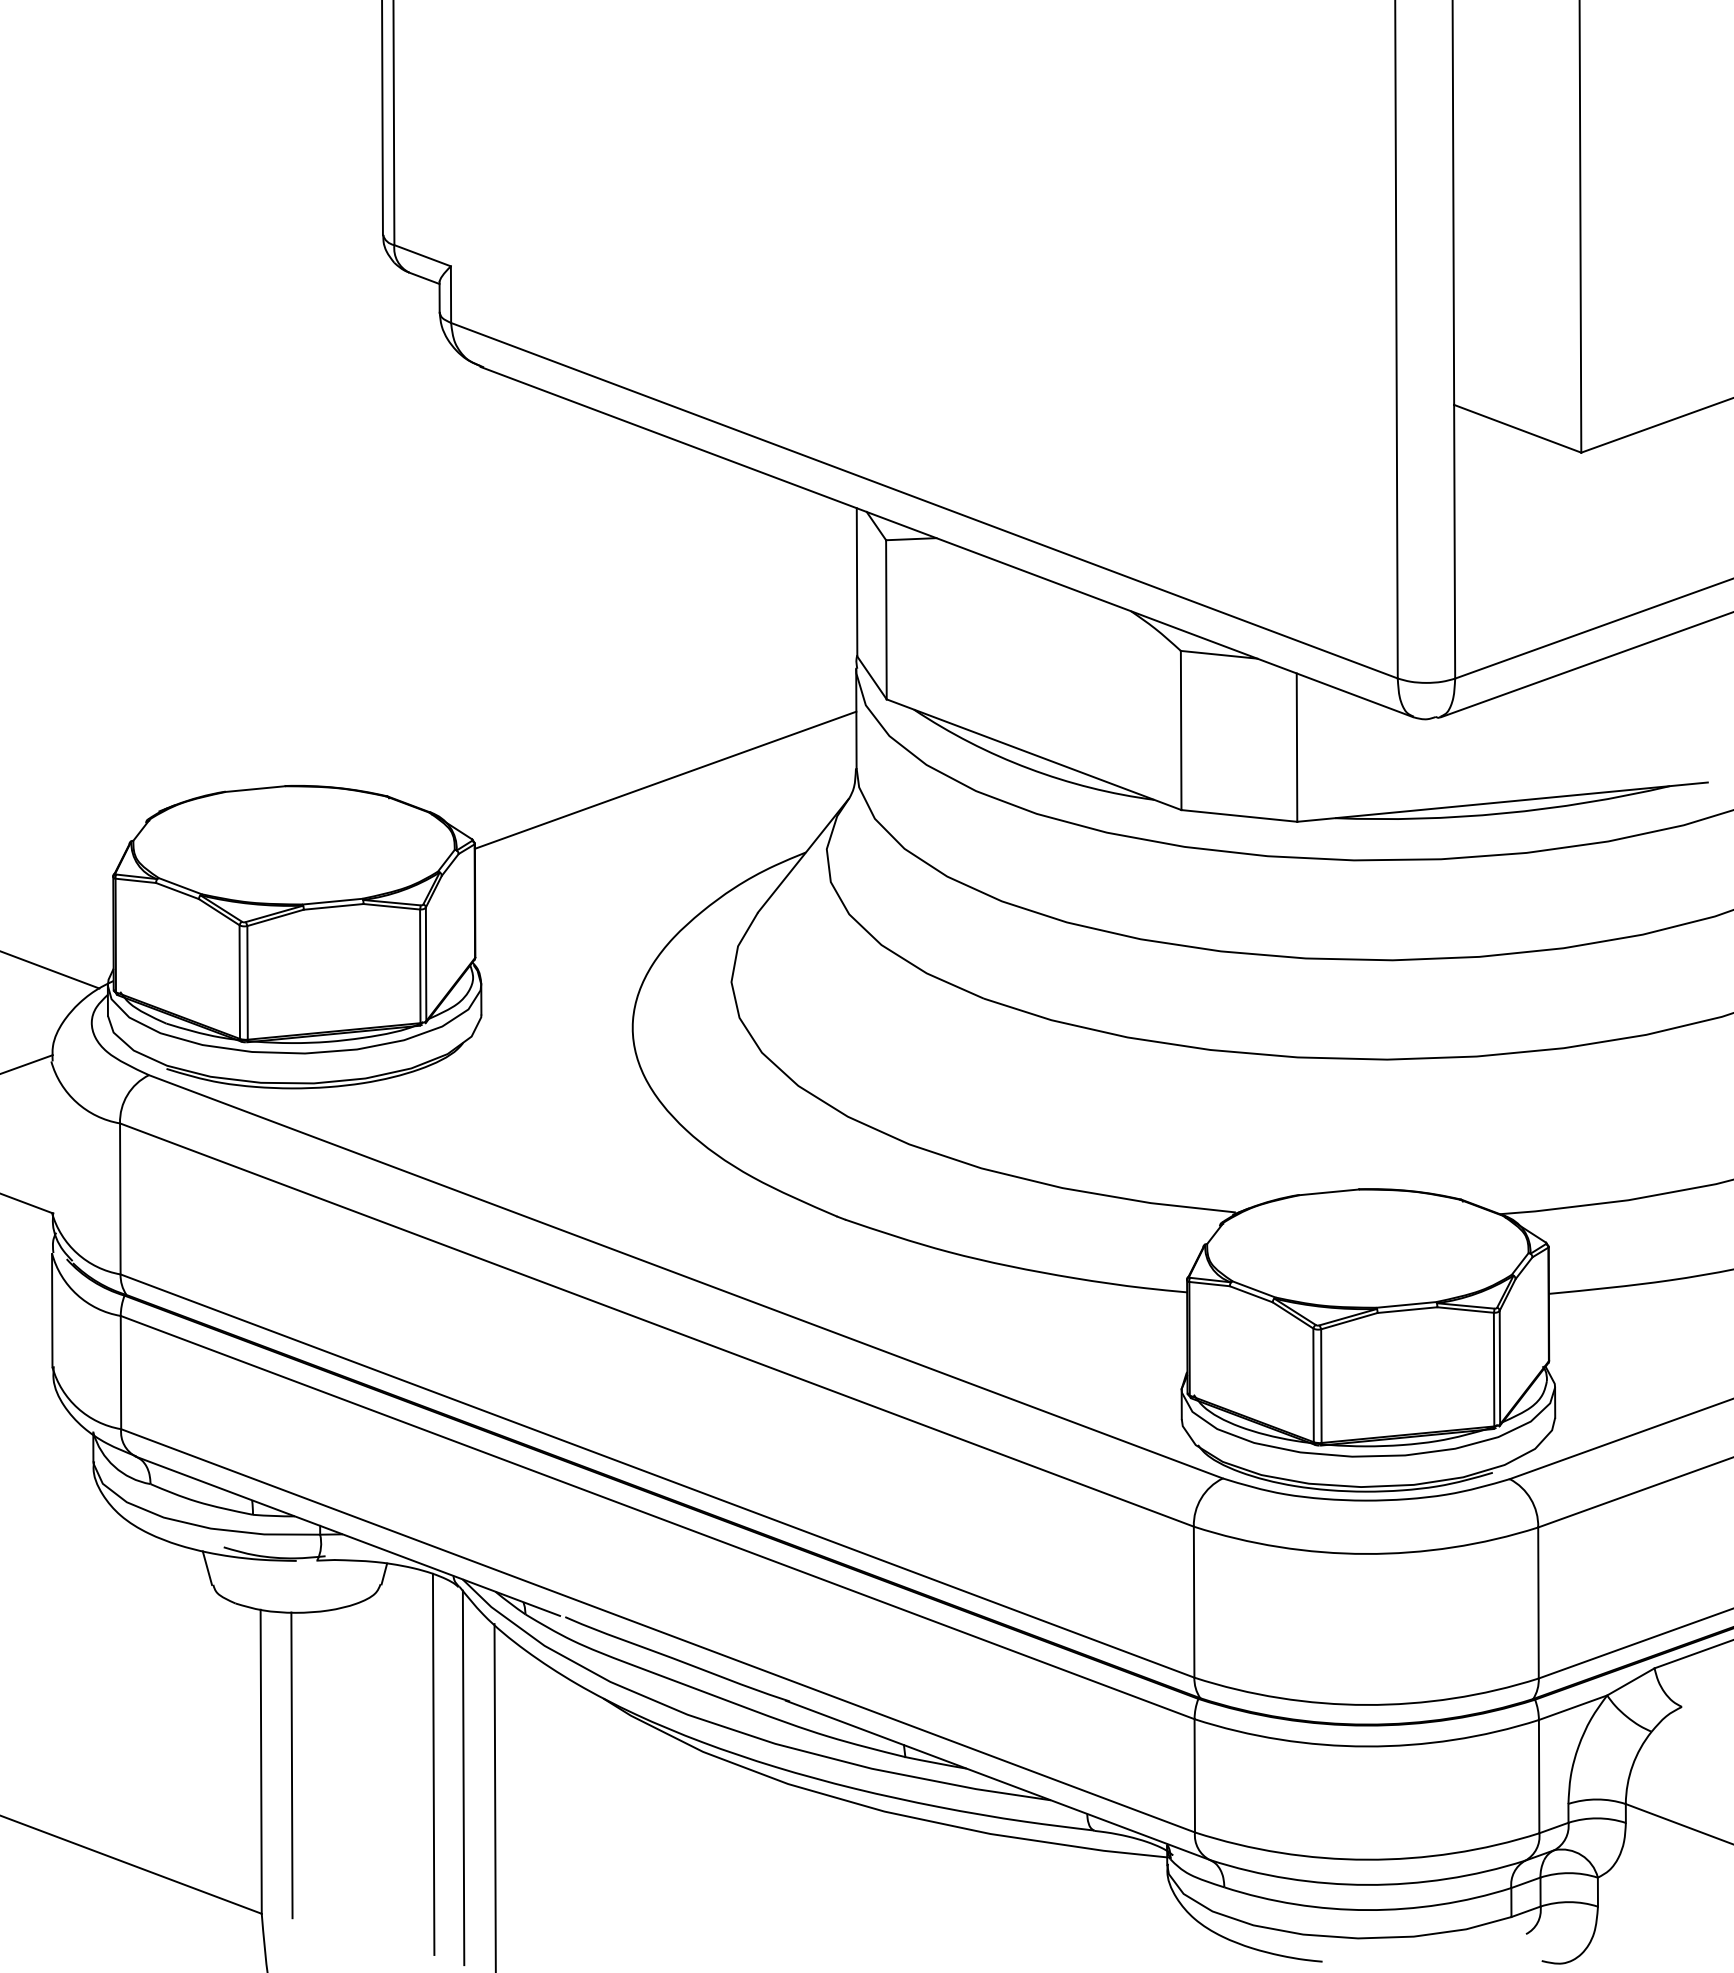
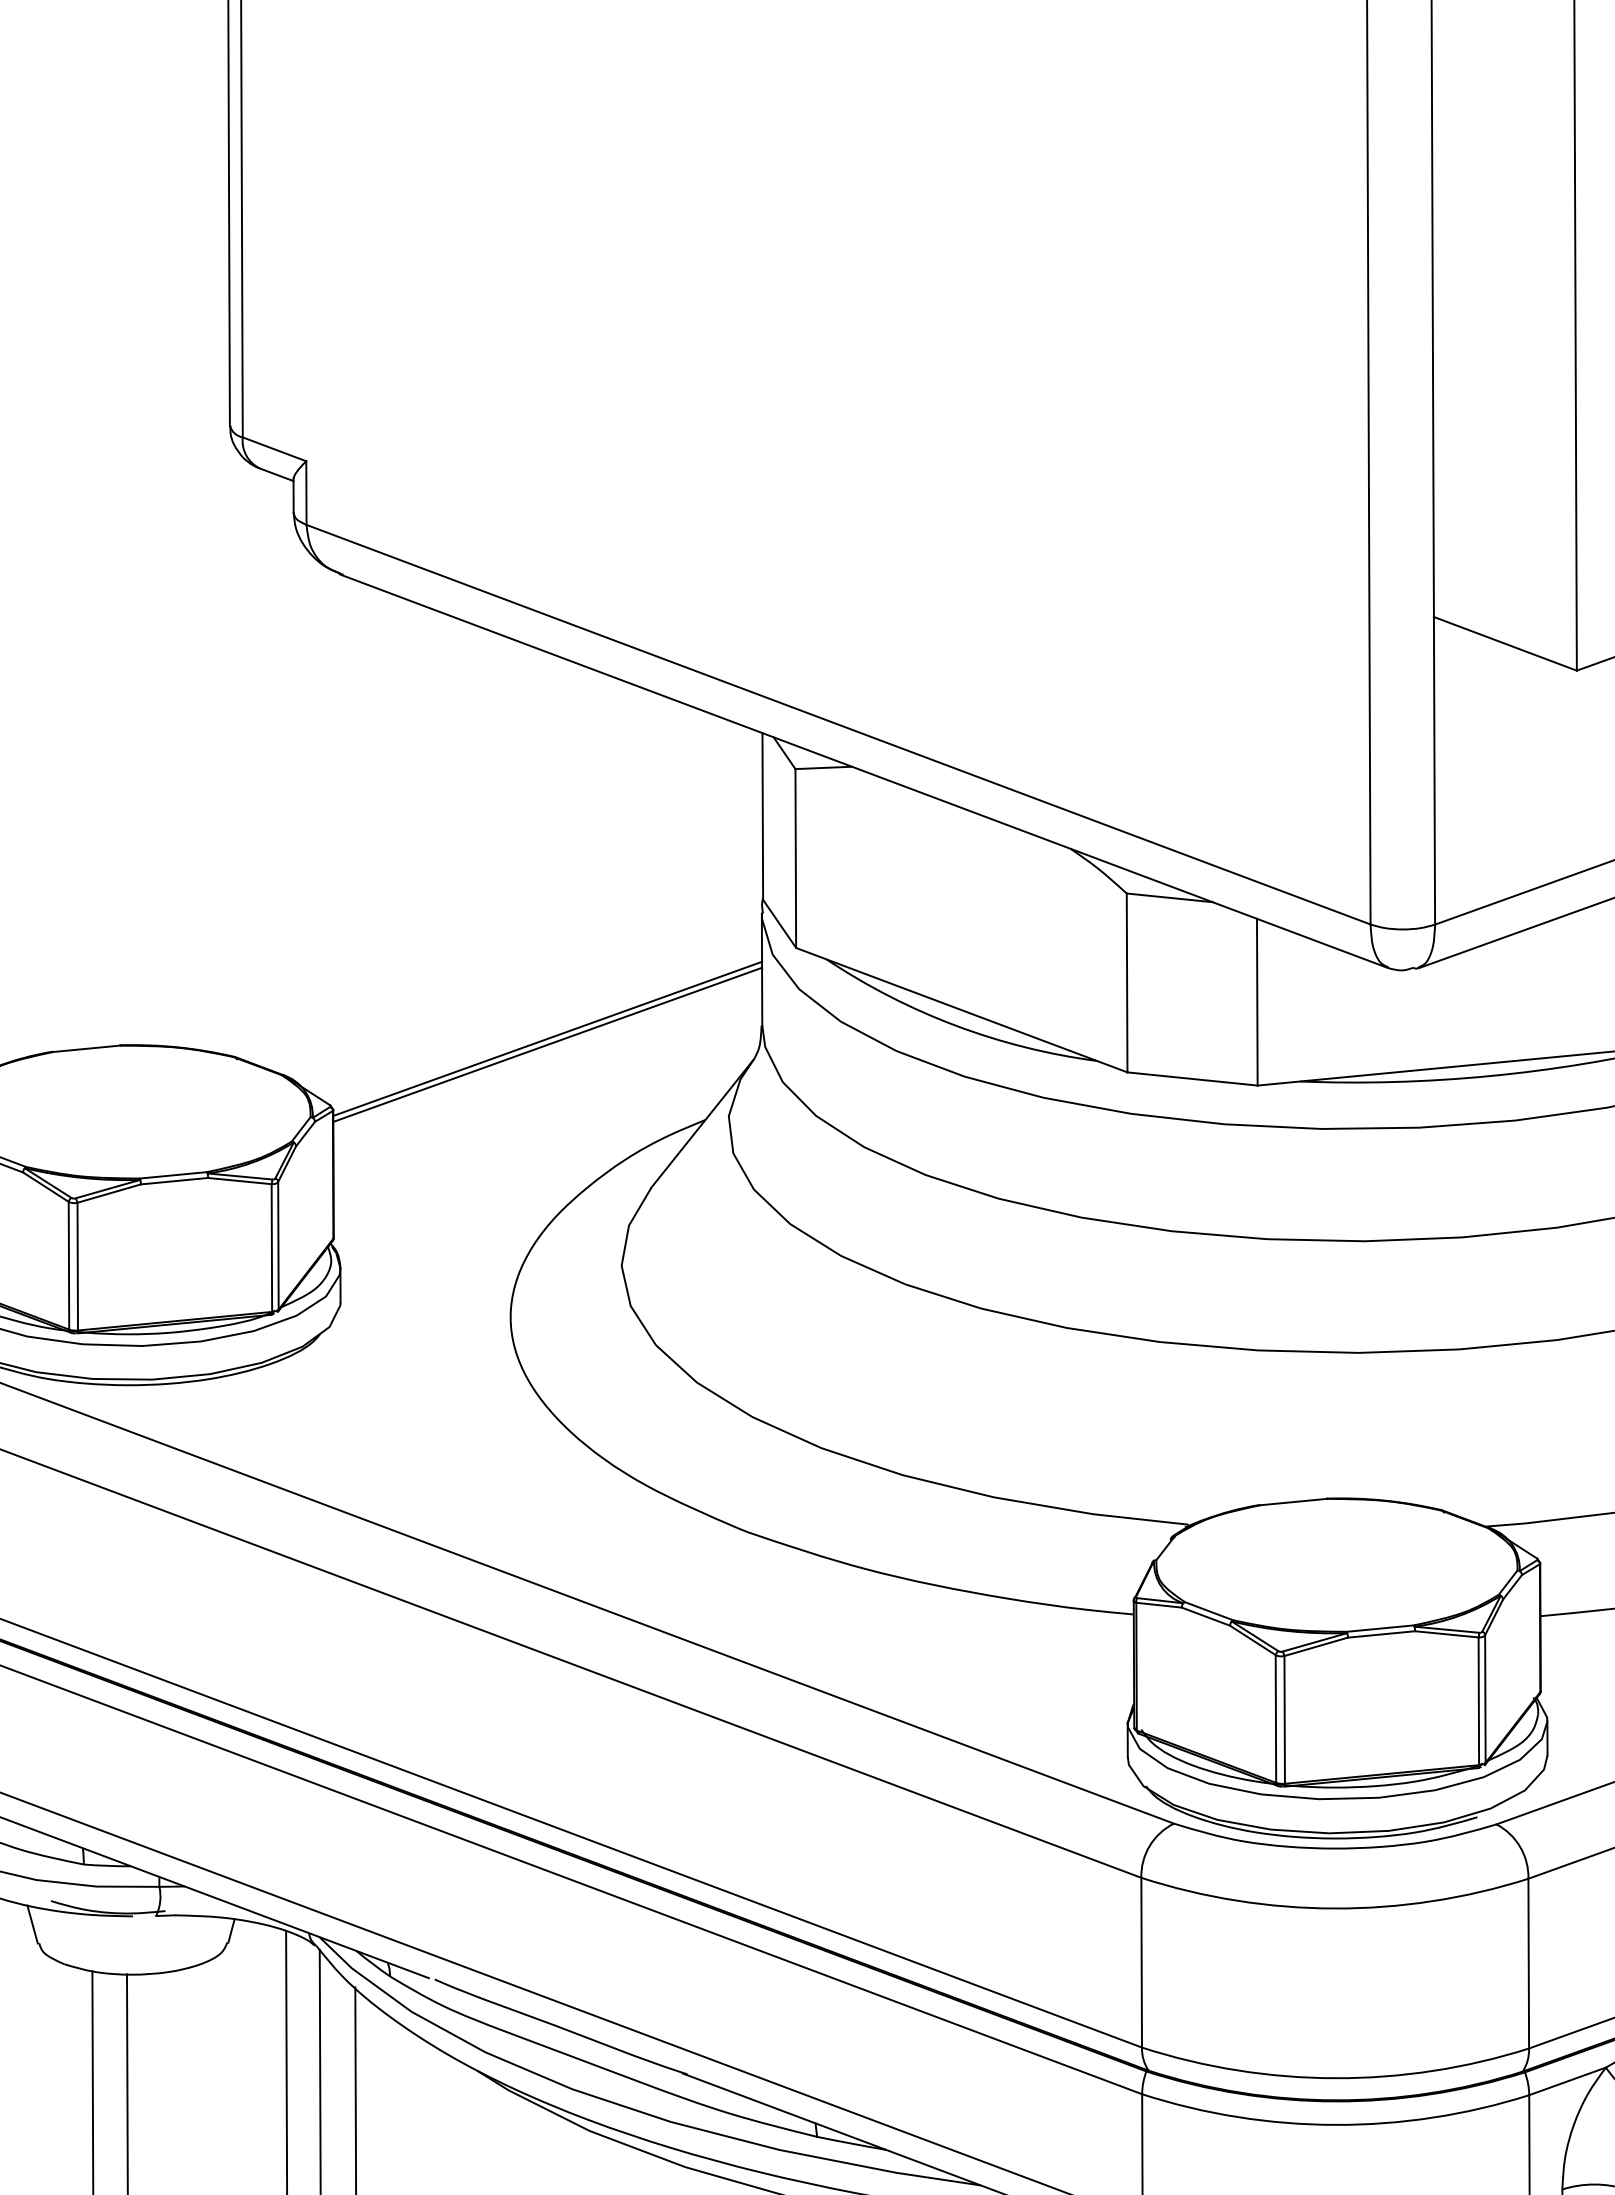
line: (665, 785) -> (547, 1044), added

